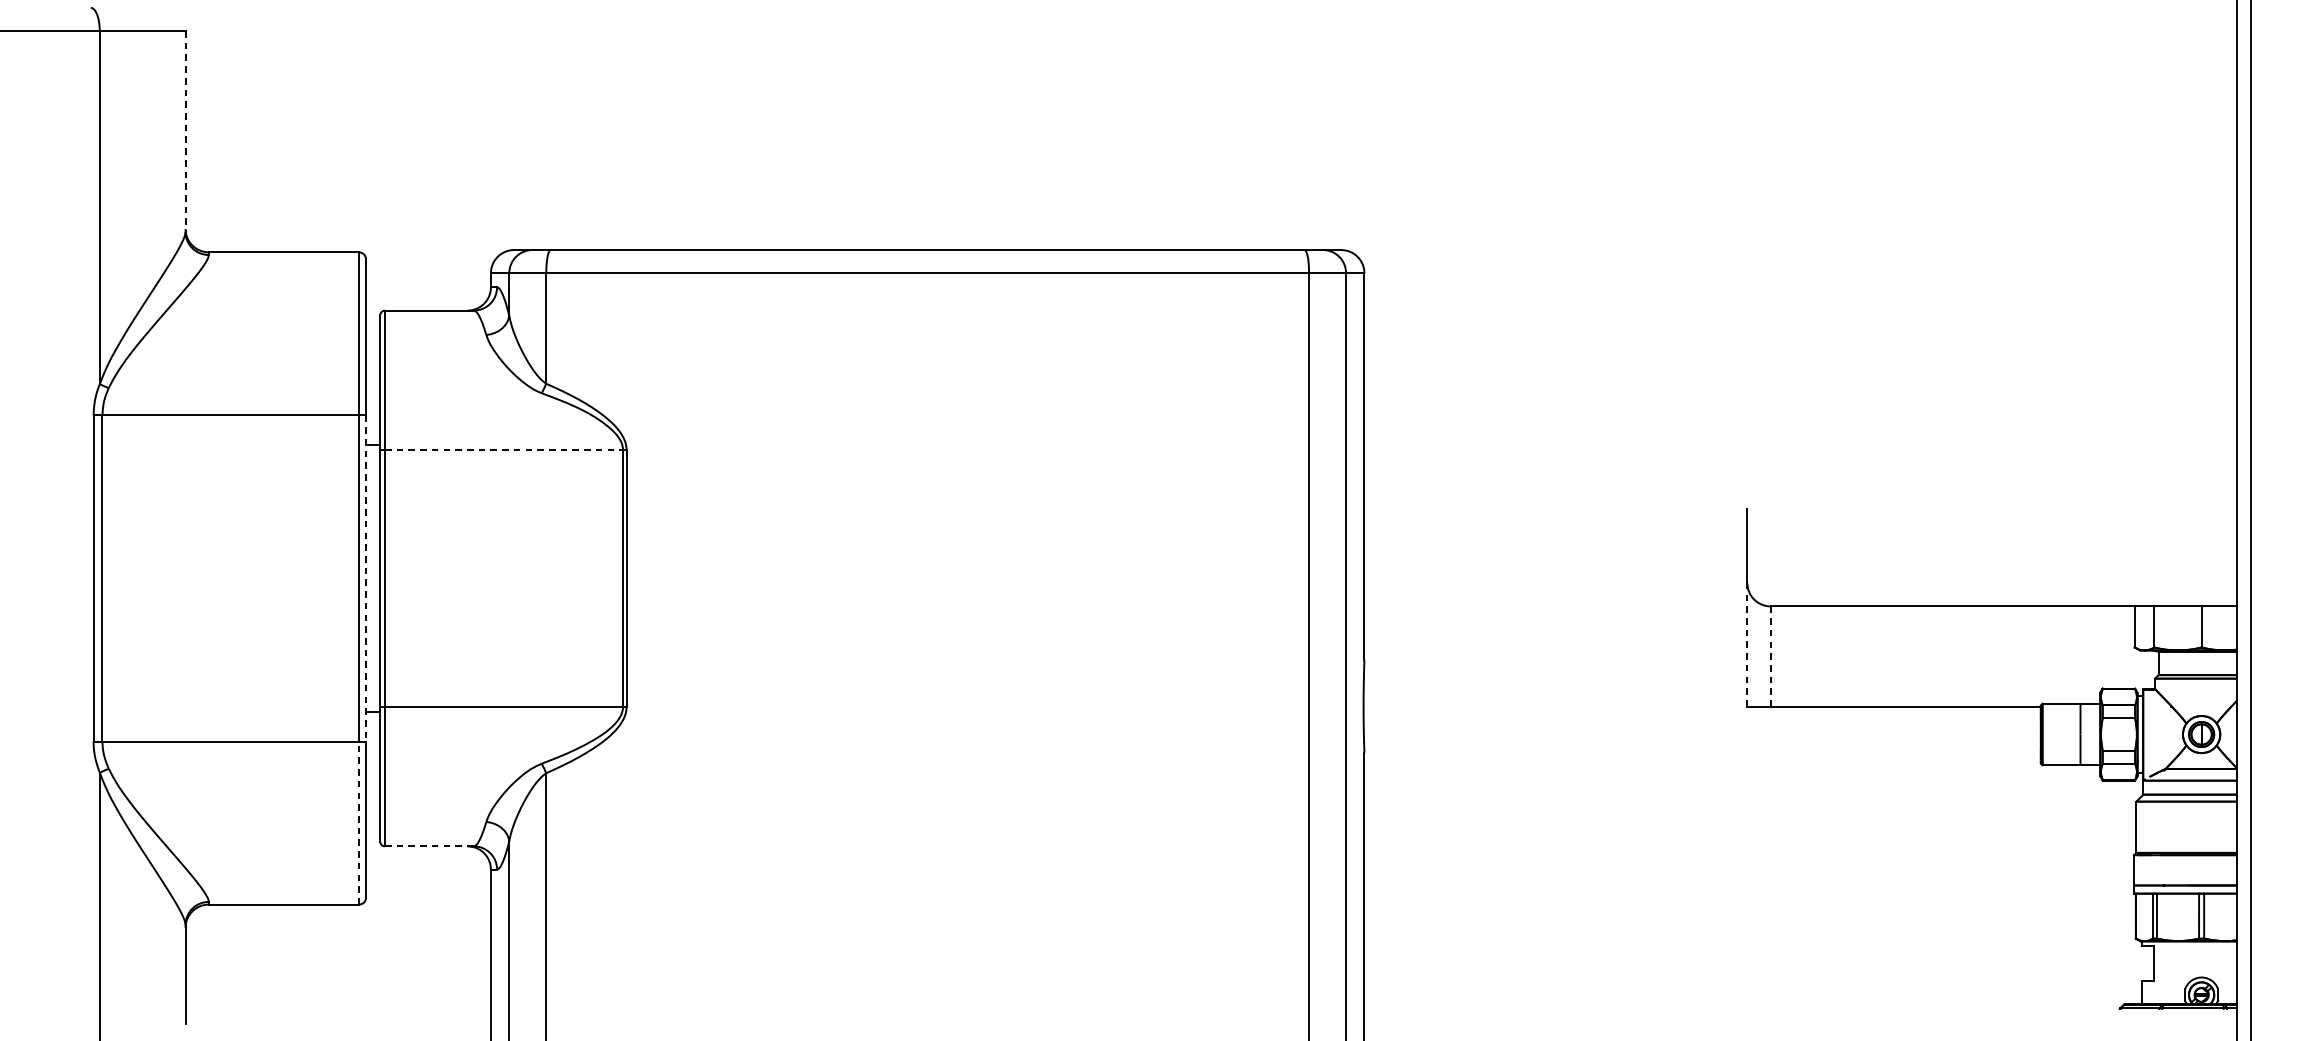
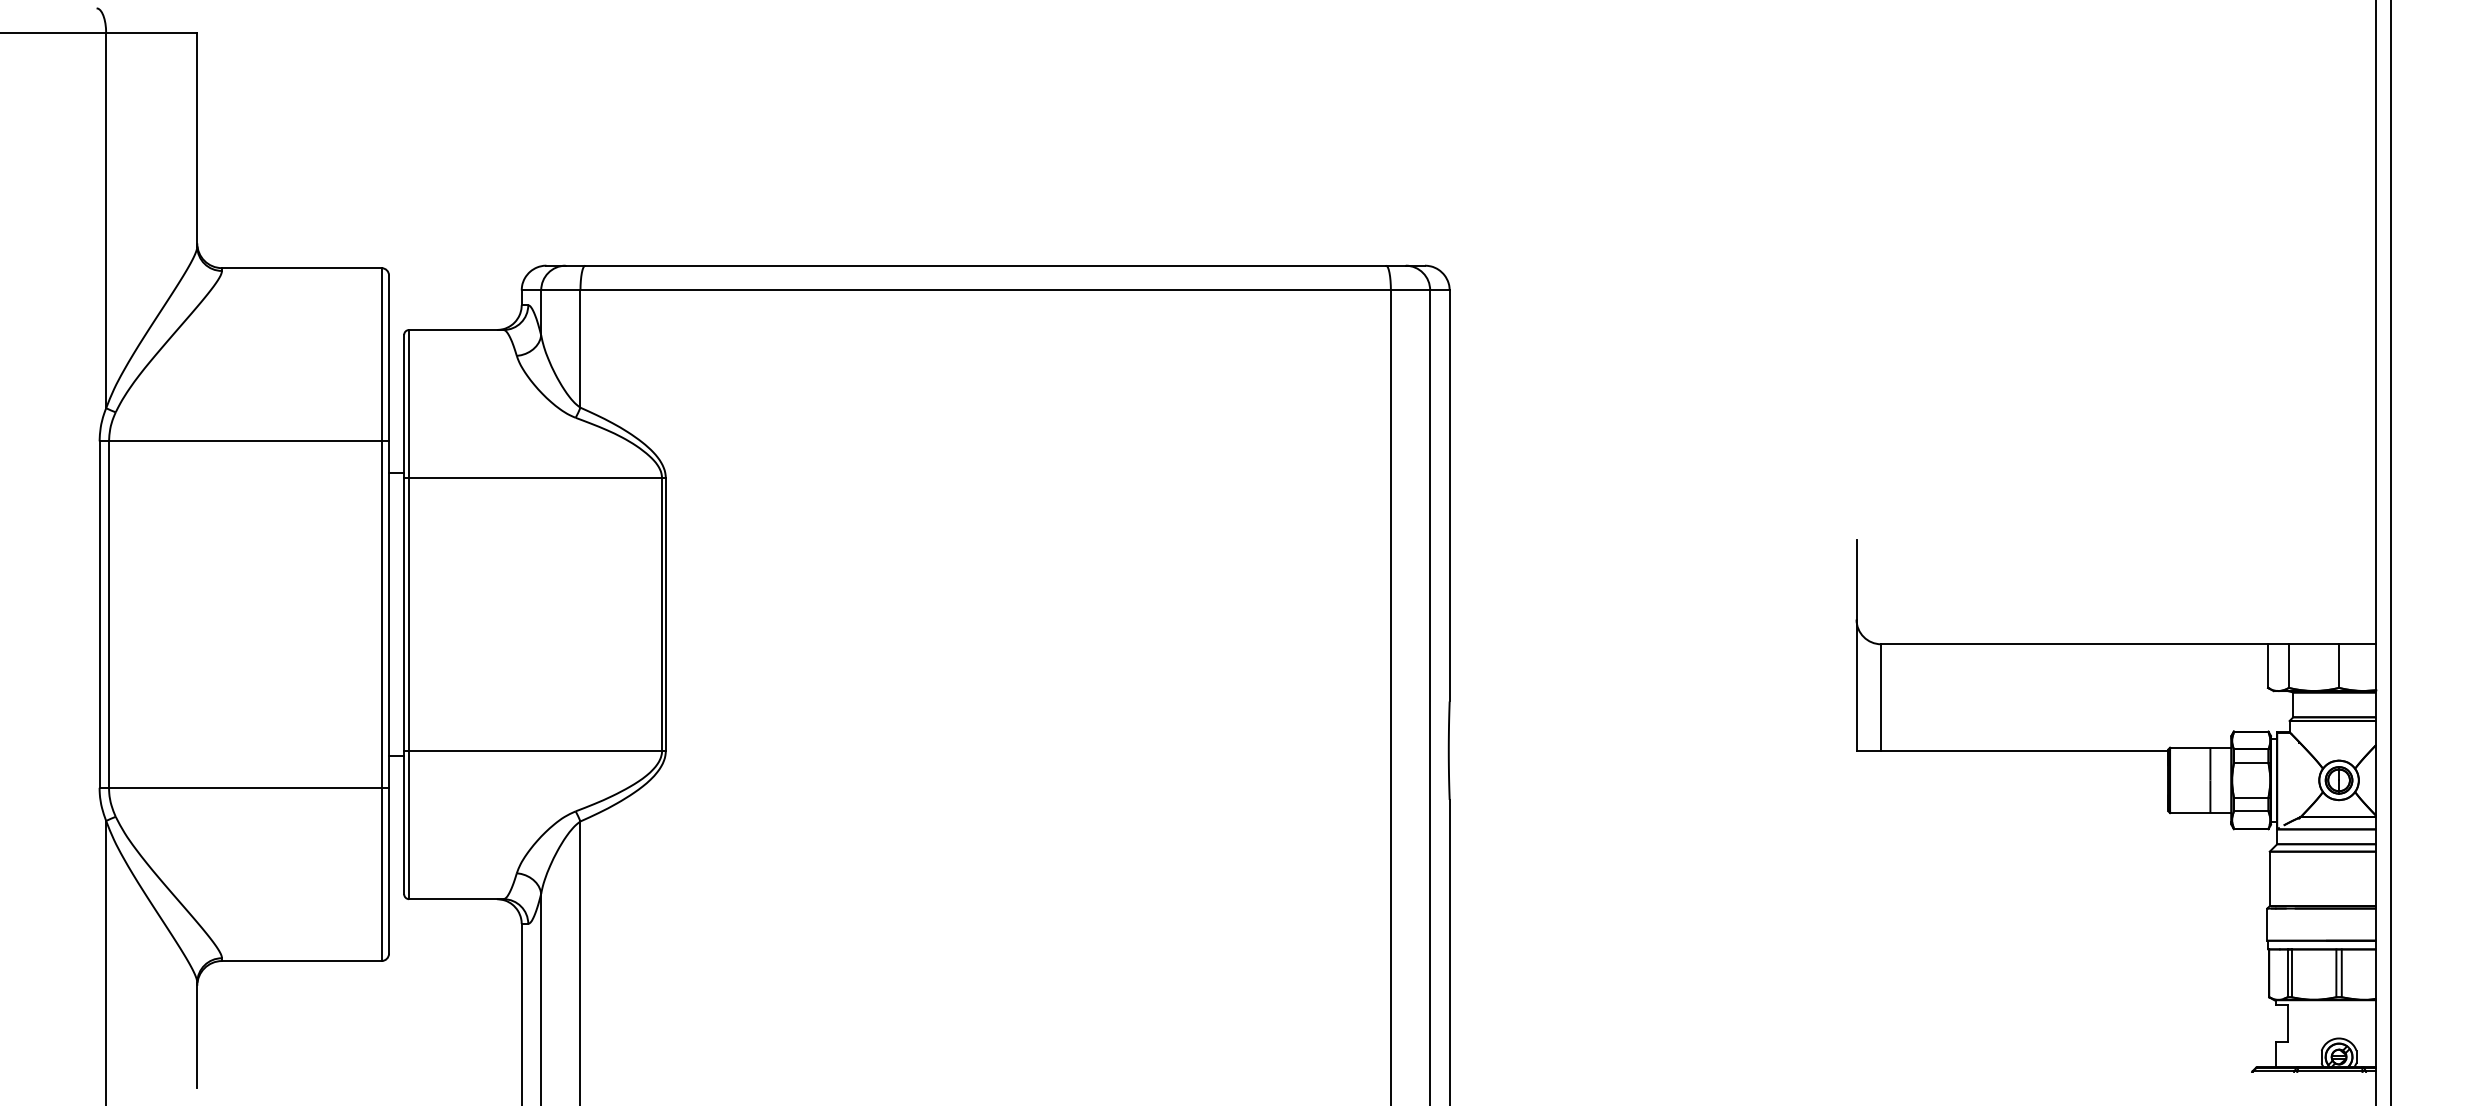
line: (185, 131) -> (197, 139), dashed -> solid
line: (504, 450) -> (536, 478), dashed -> solid
line: (366, 579) -> (389, 615), dashed -> solid
line: (1747, 645) -> (1856, 685), dashed -> solid
line: (1770, 656) -> (1881, 697), dashed -> solid
line: (358, 823) -> (381, 874), dashed -> solid
line: (429, 846) -> (456, 899), dashed -> solid

